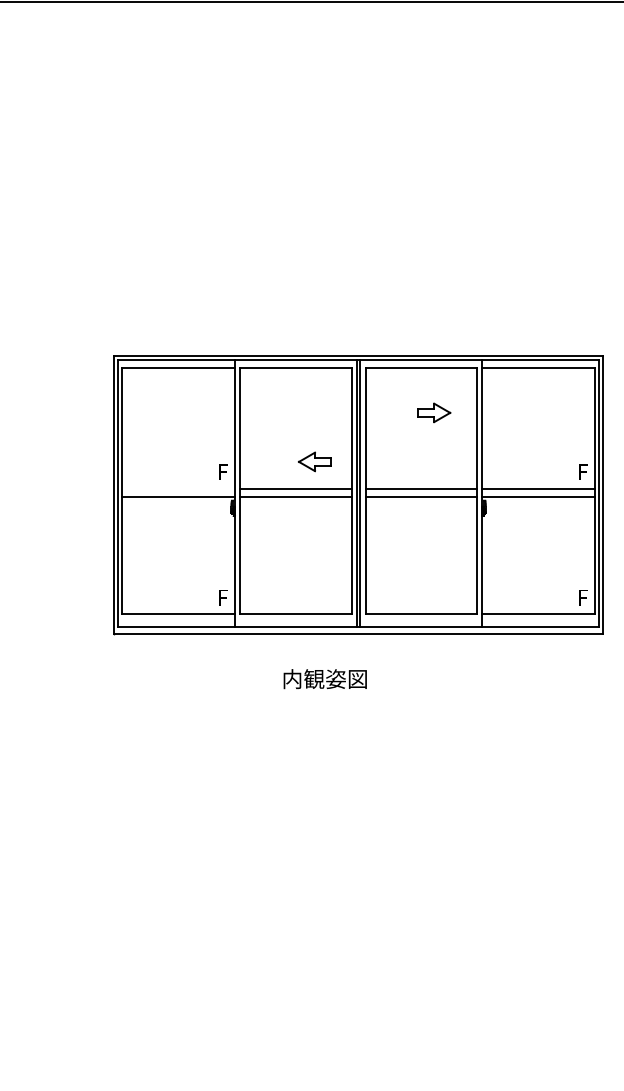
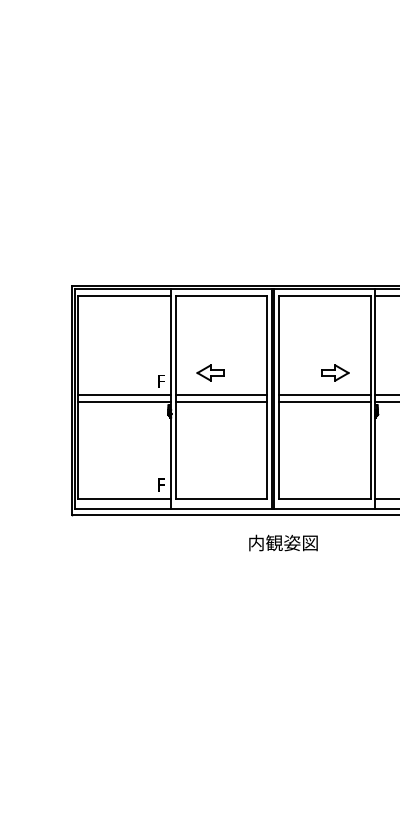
part: (434, 412) -> (335, 372), moved
part: (314, 461) -> (210, 372), moved
line: (178, 488) -> (124, 394), added
text: (324, 679) -> (282, 543), moved

